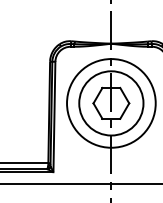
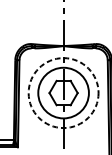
circle: (111, 103) -> (63, 93), solid -> dashed

